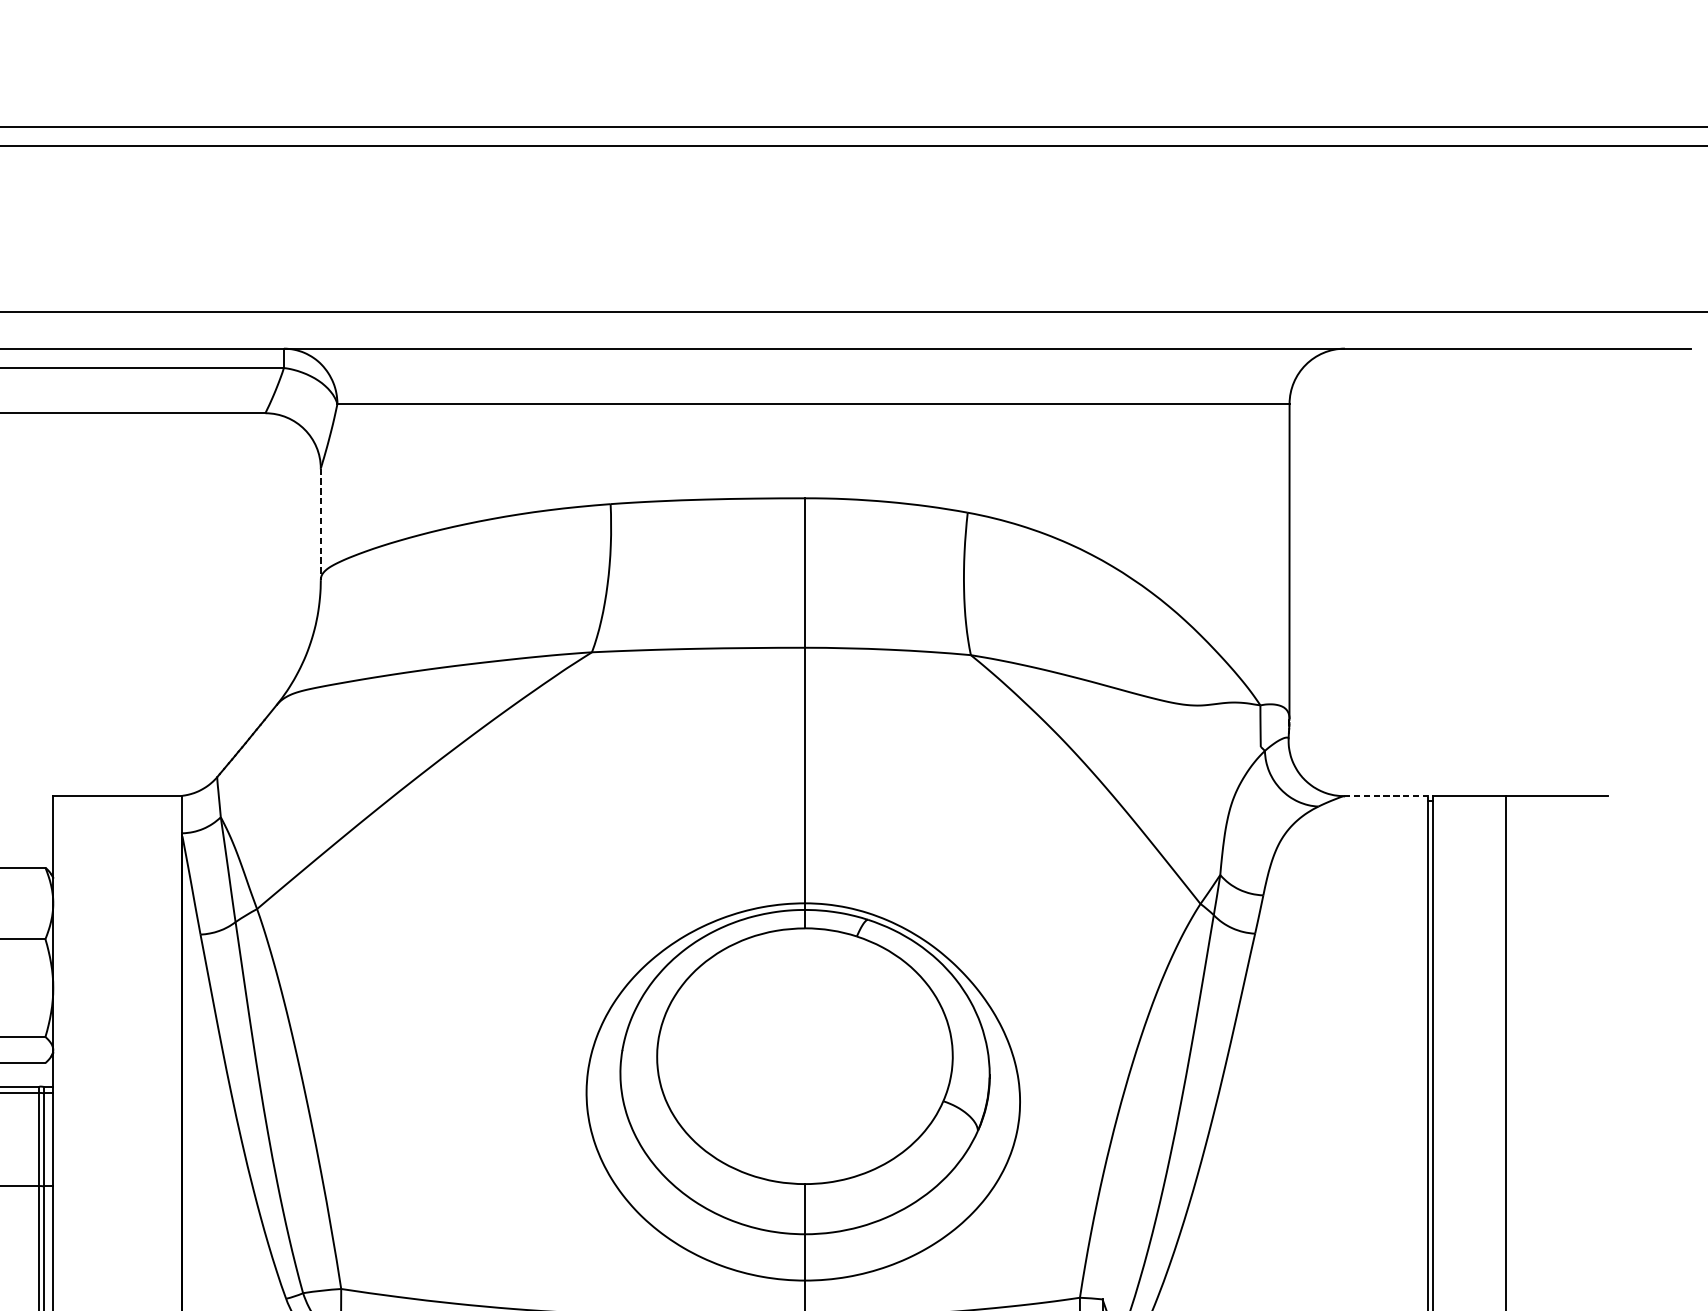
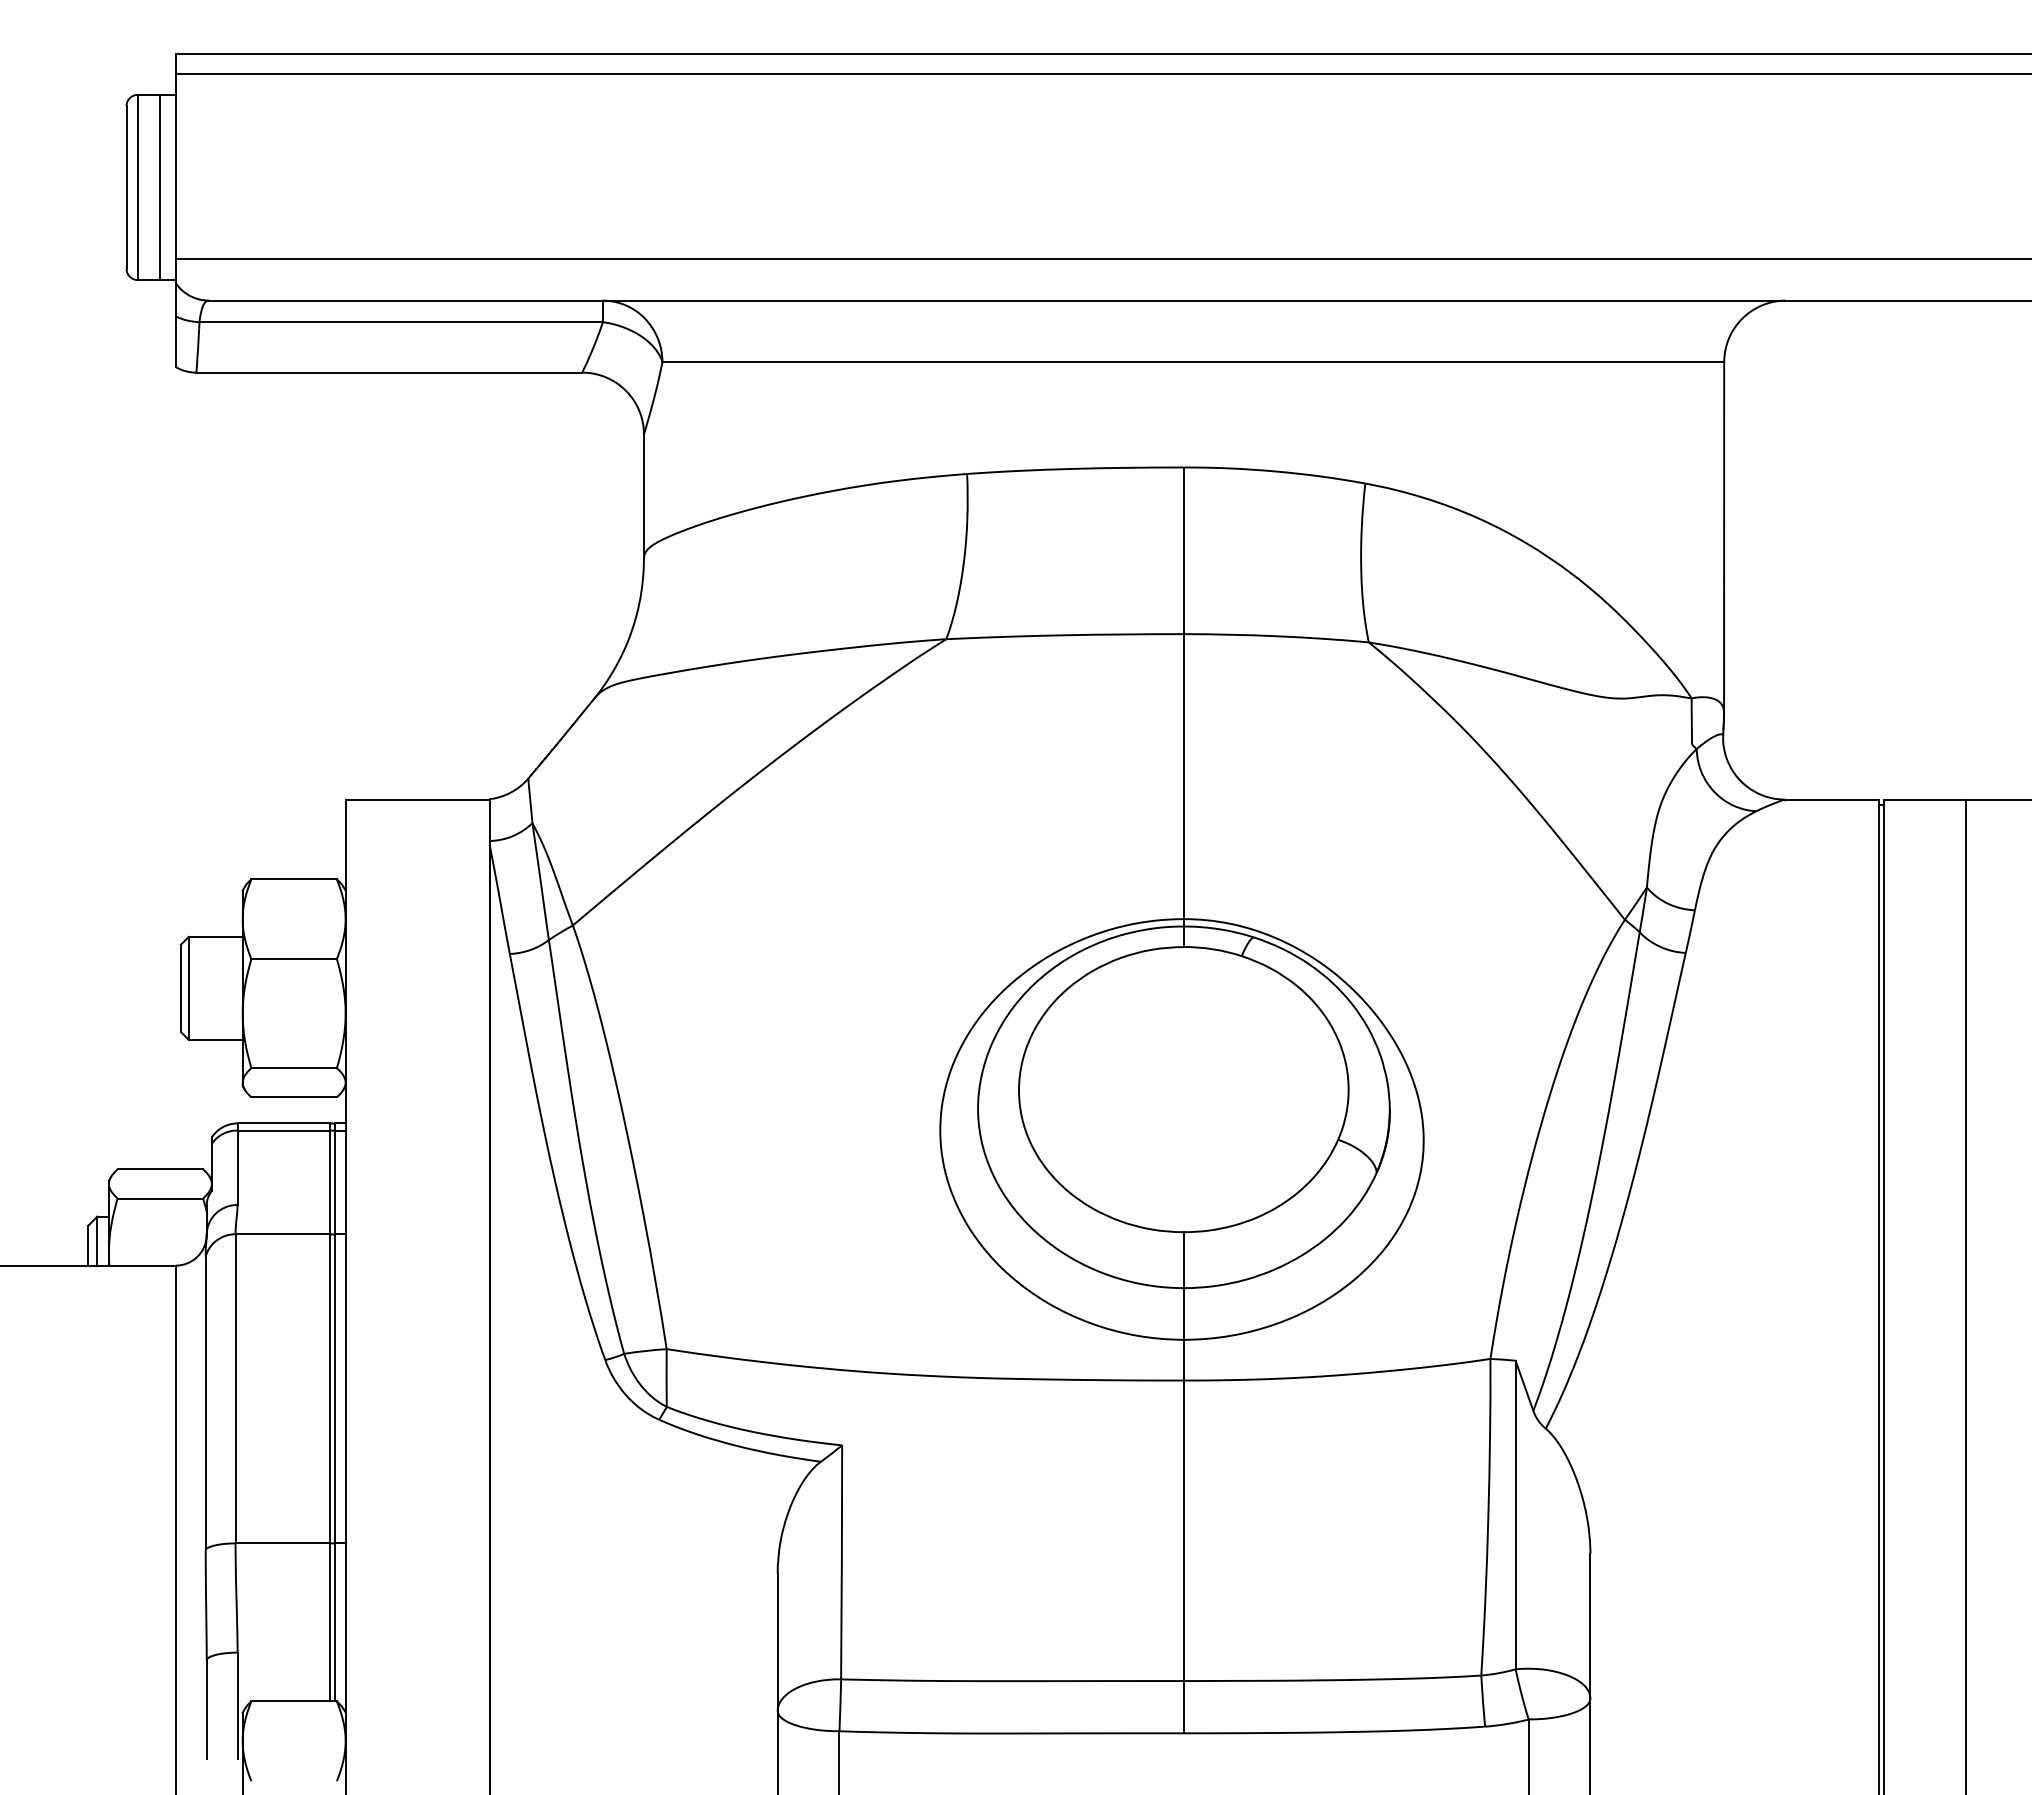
line: (320, 525) -> (643, 497), dashed -> solid
line: (1385, 796) -> (1831, 799), dashed -> solid

